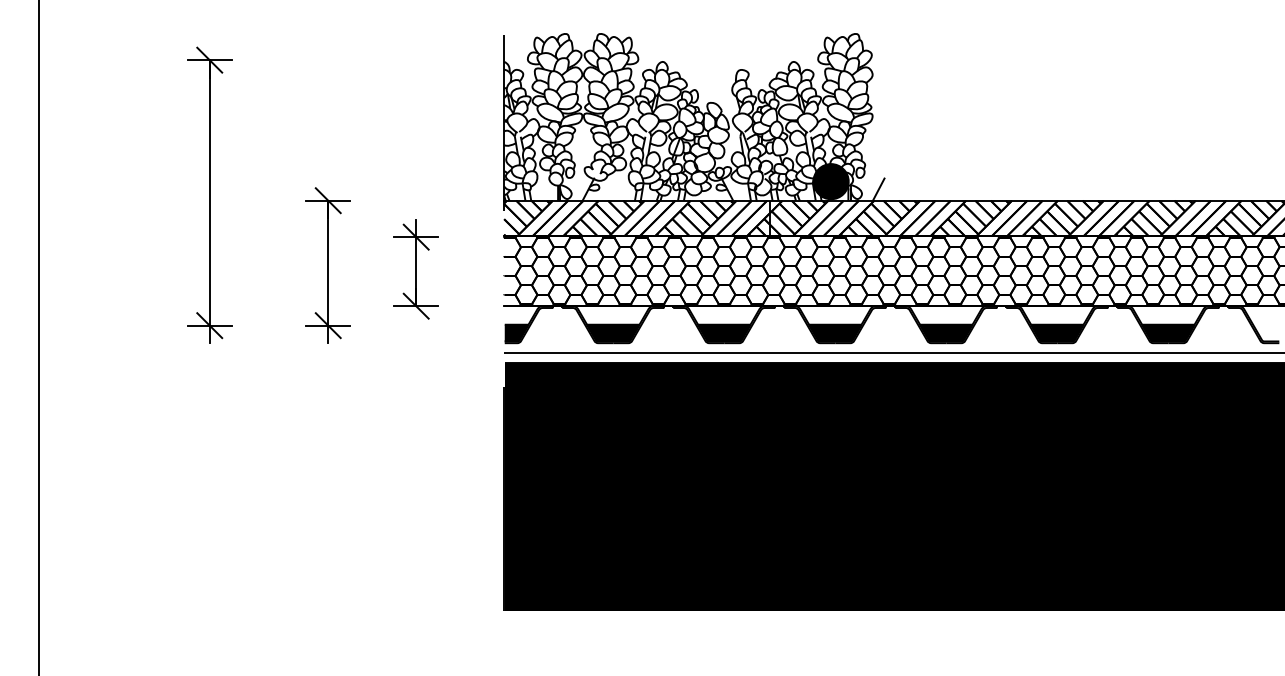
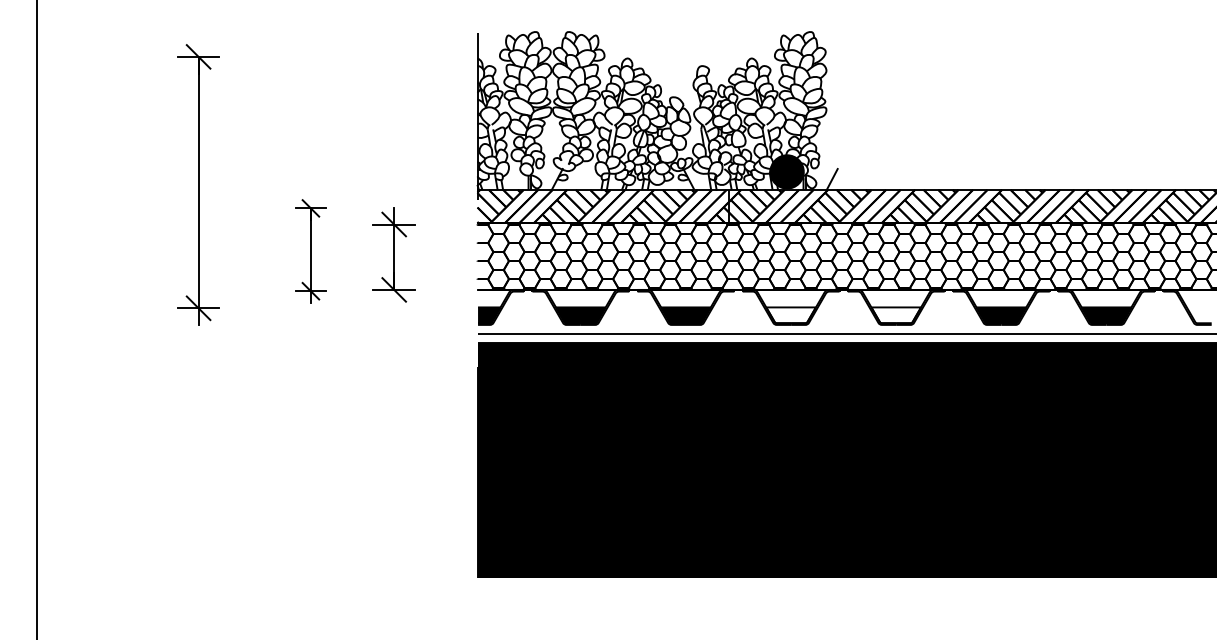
part: (327, 265) -> (310, 251), size x0.7
fill: (834, 333) -> (790, 315), removed
fill: (946, 333) -> (896, 315), removed

